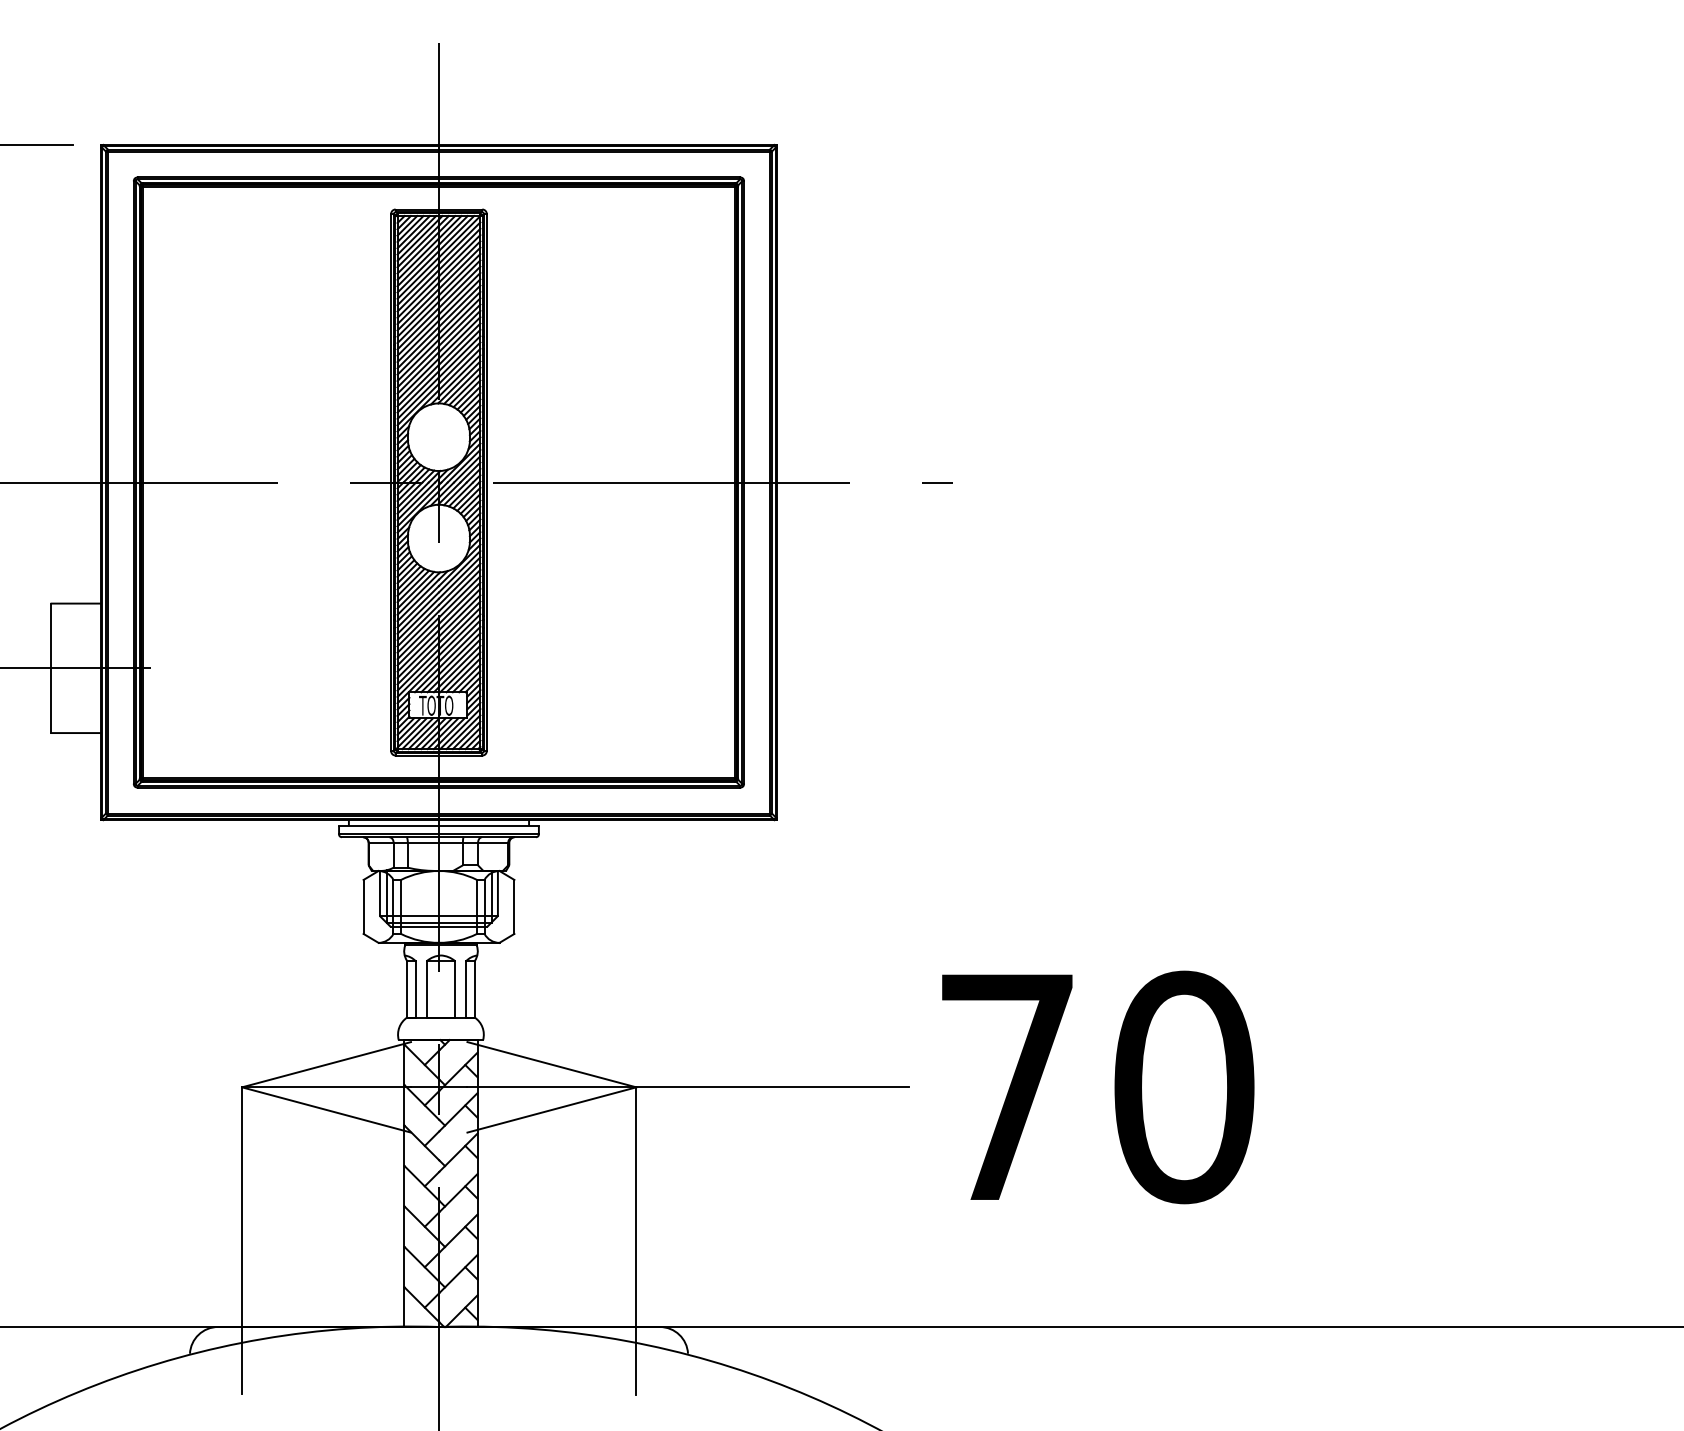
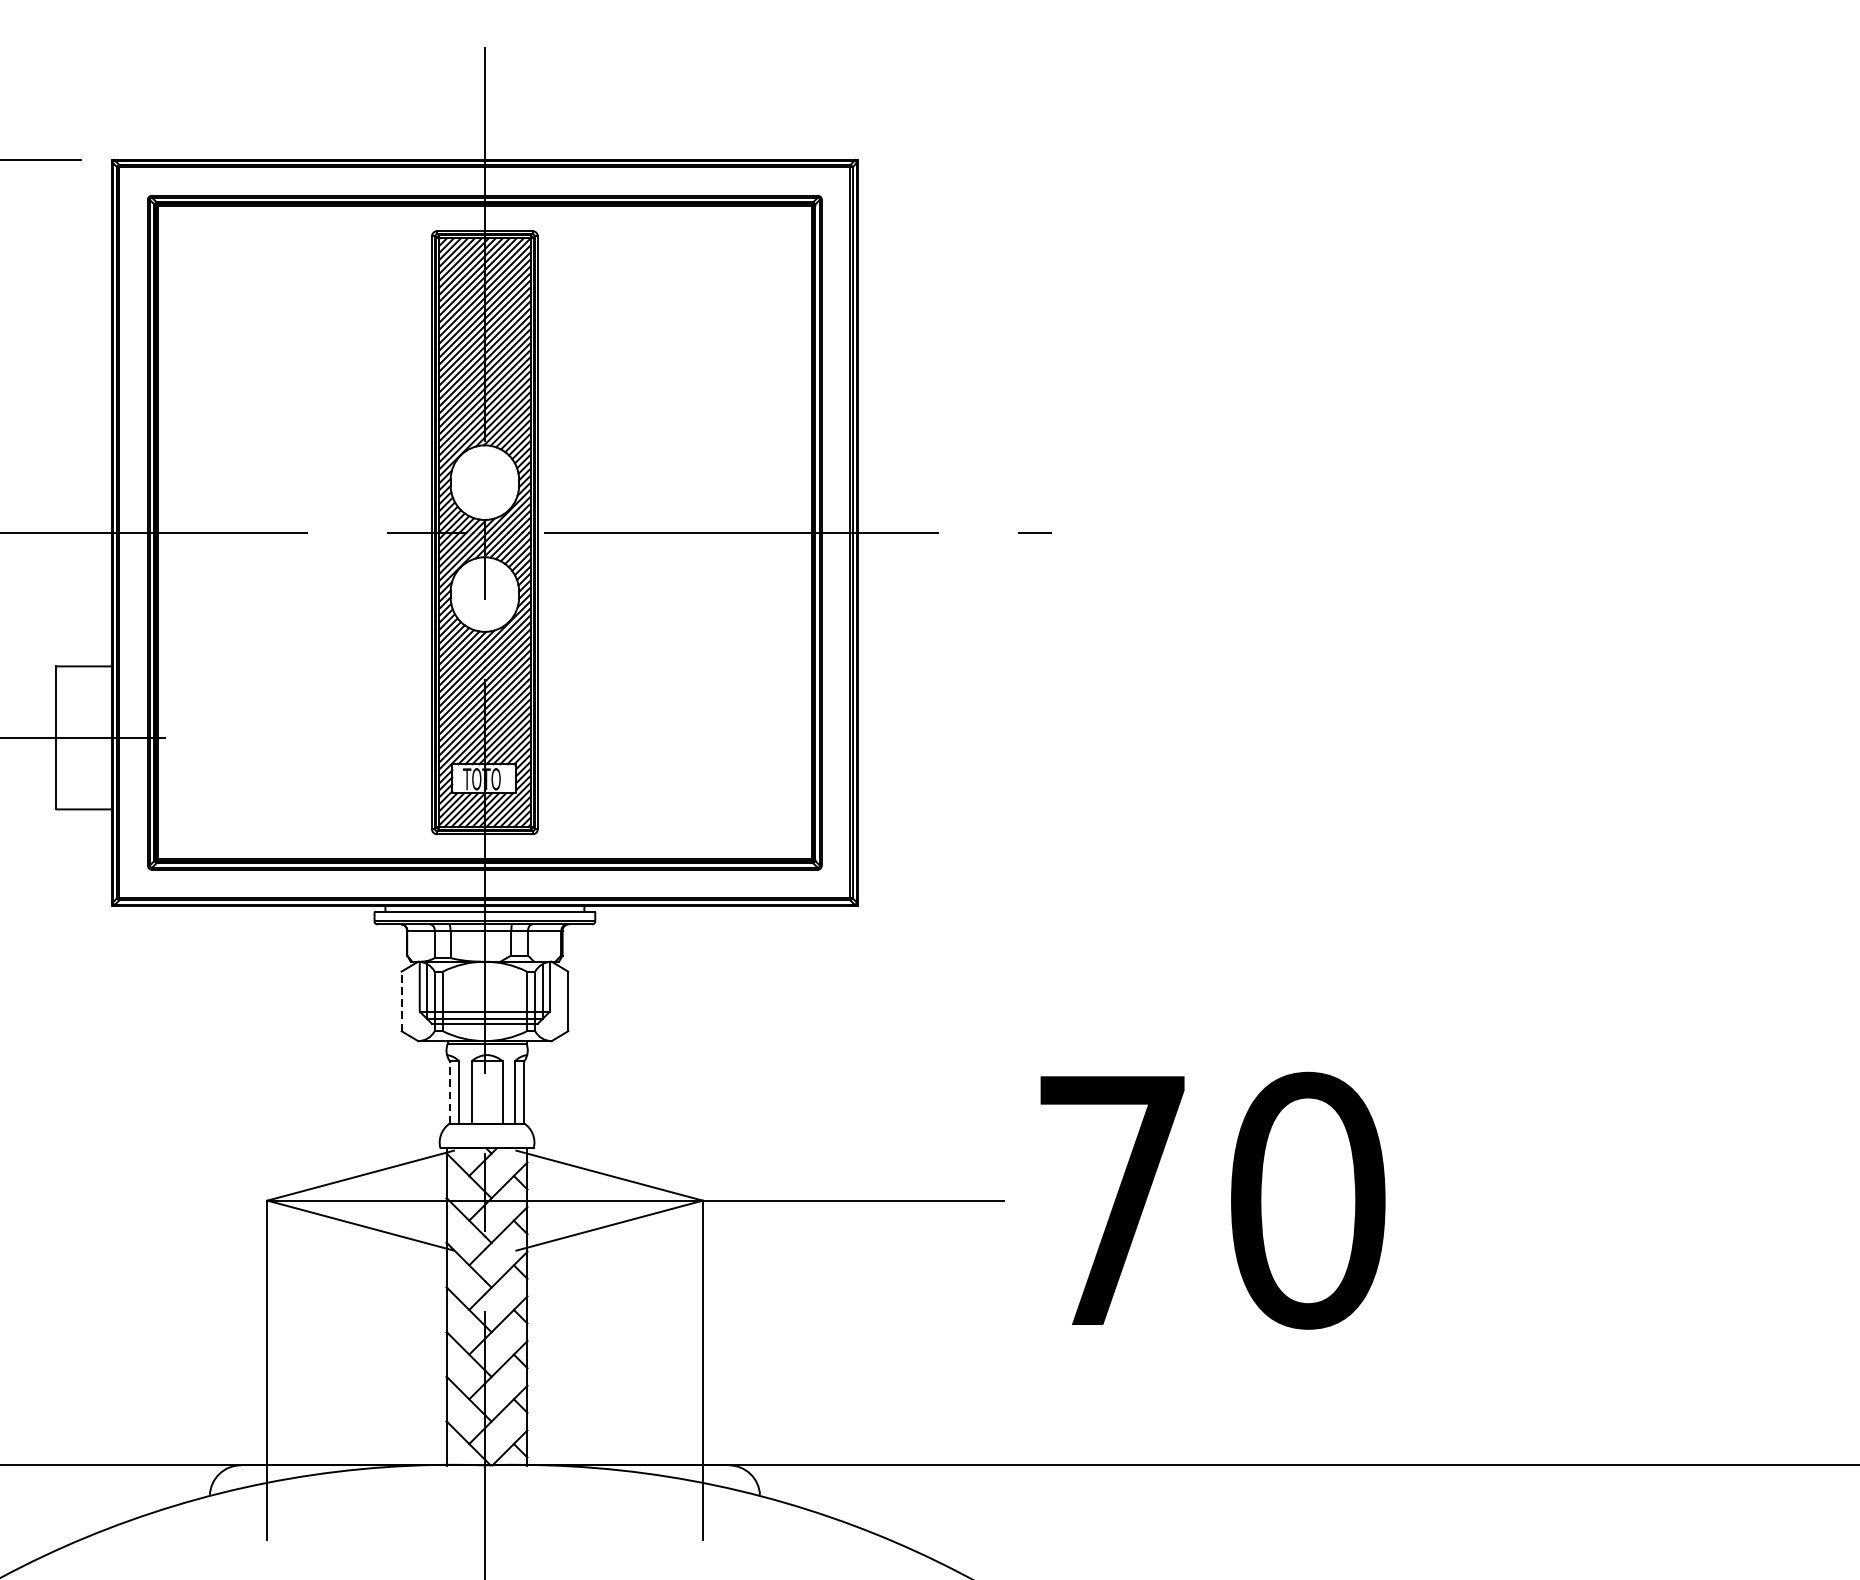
line: (363, 906) -> (401, 1000), solid -> dashed
line: (407, 988) -> (450, 1091), solid -> dashed

